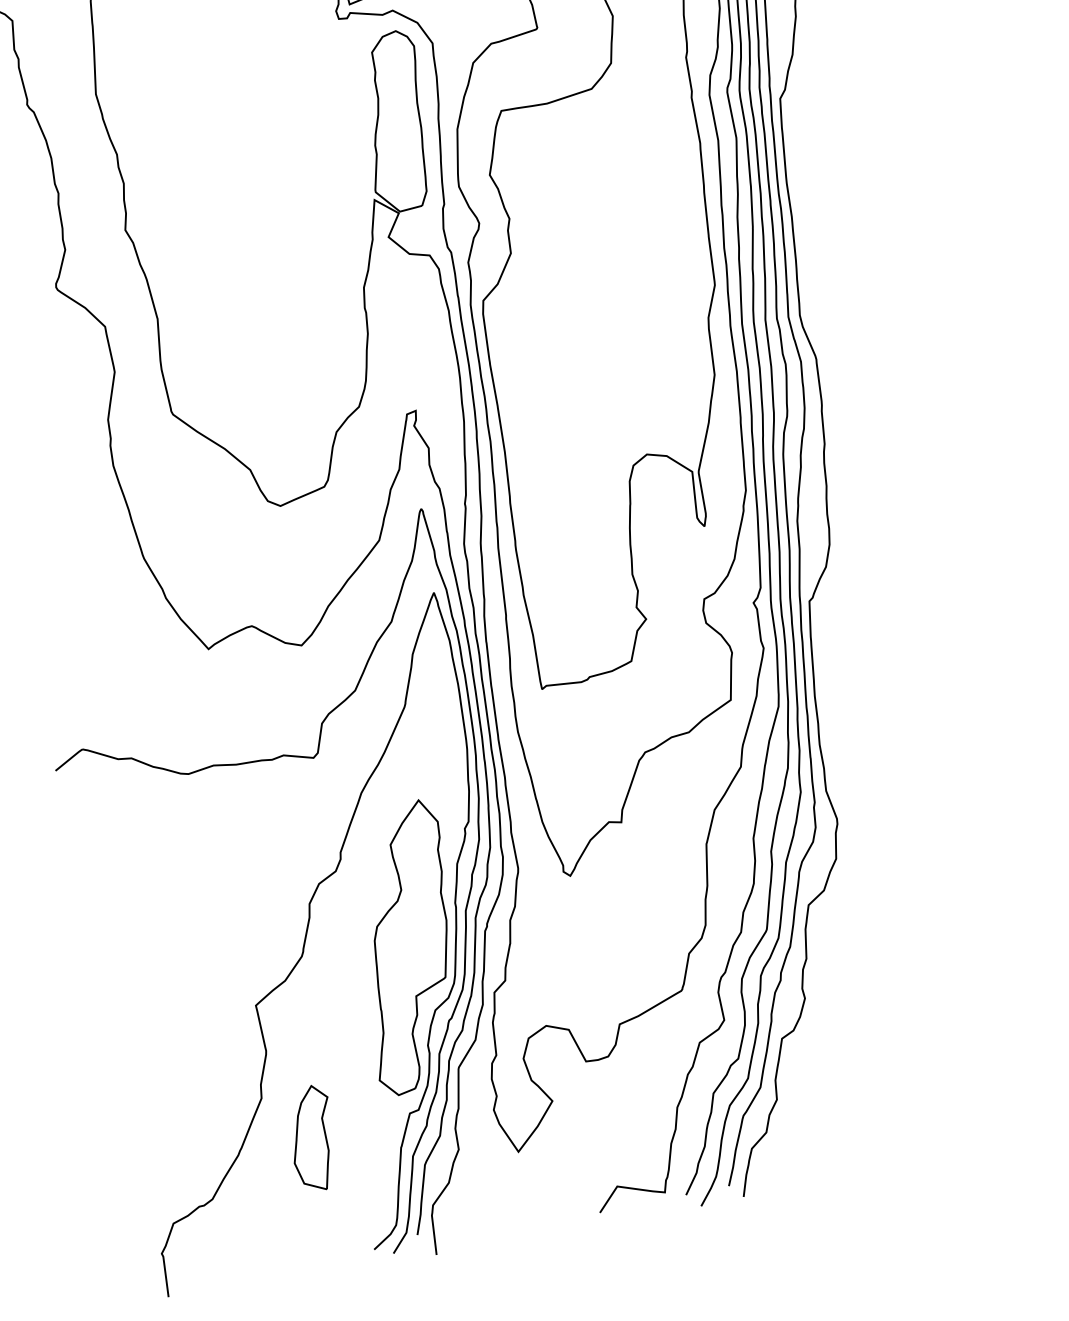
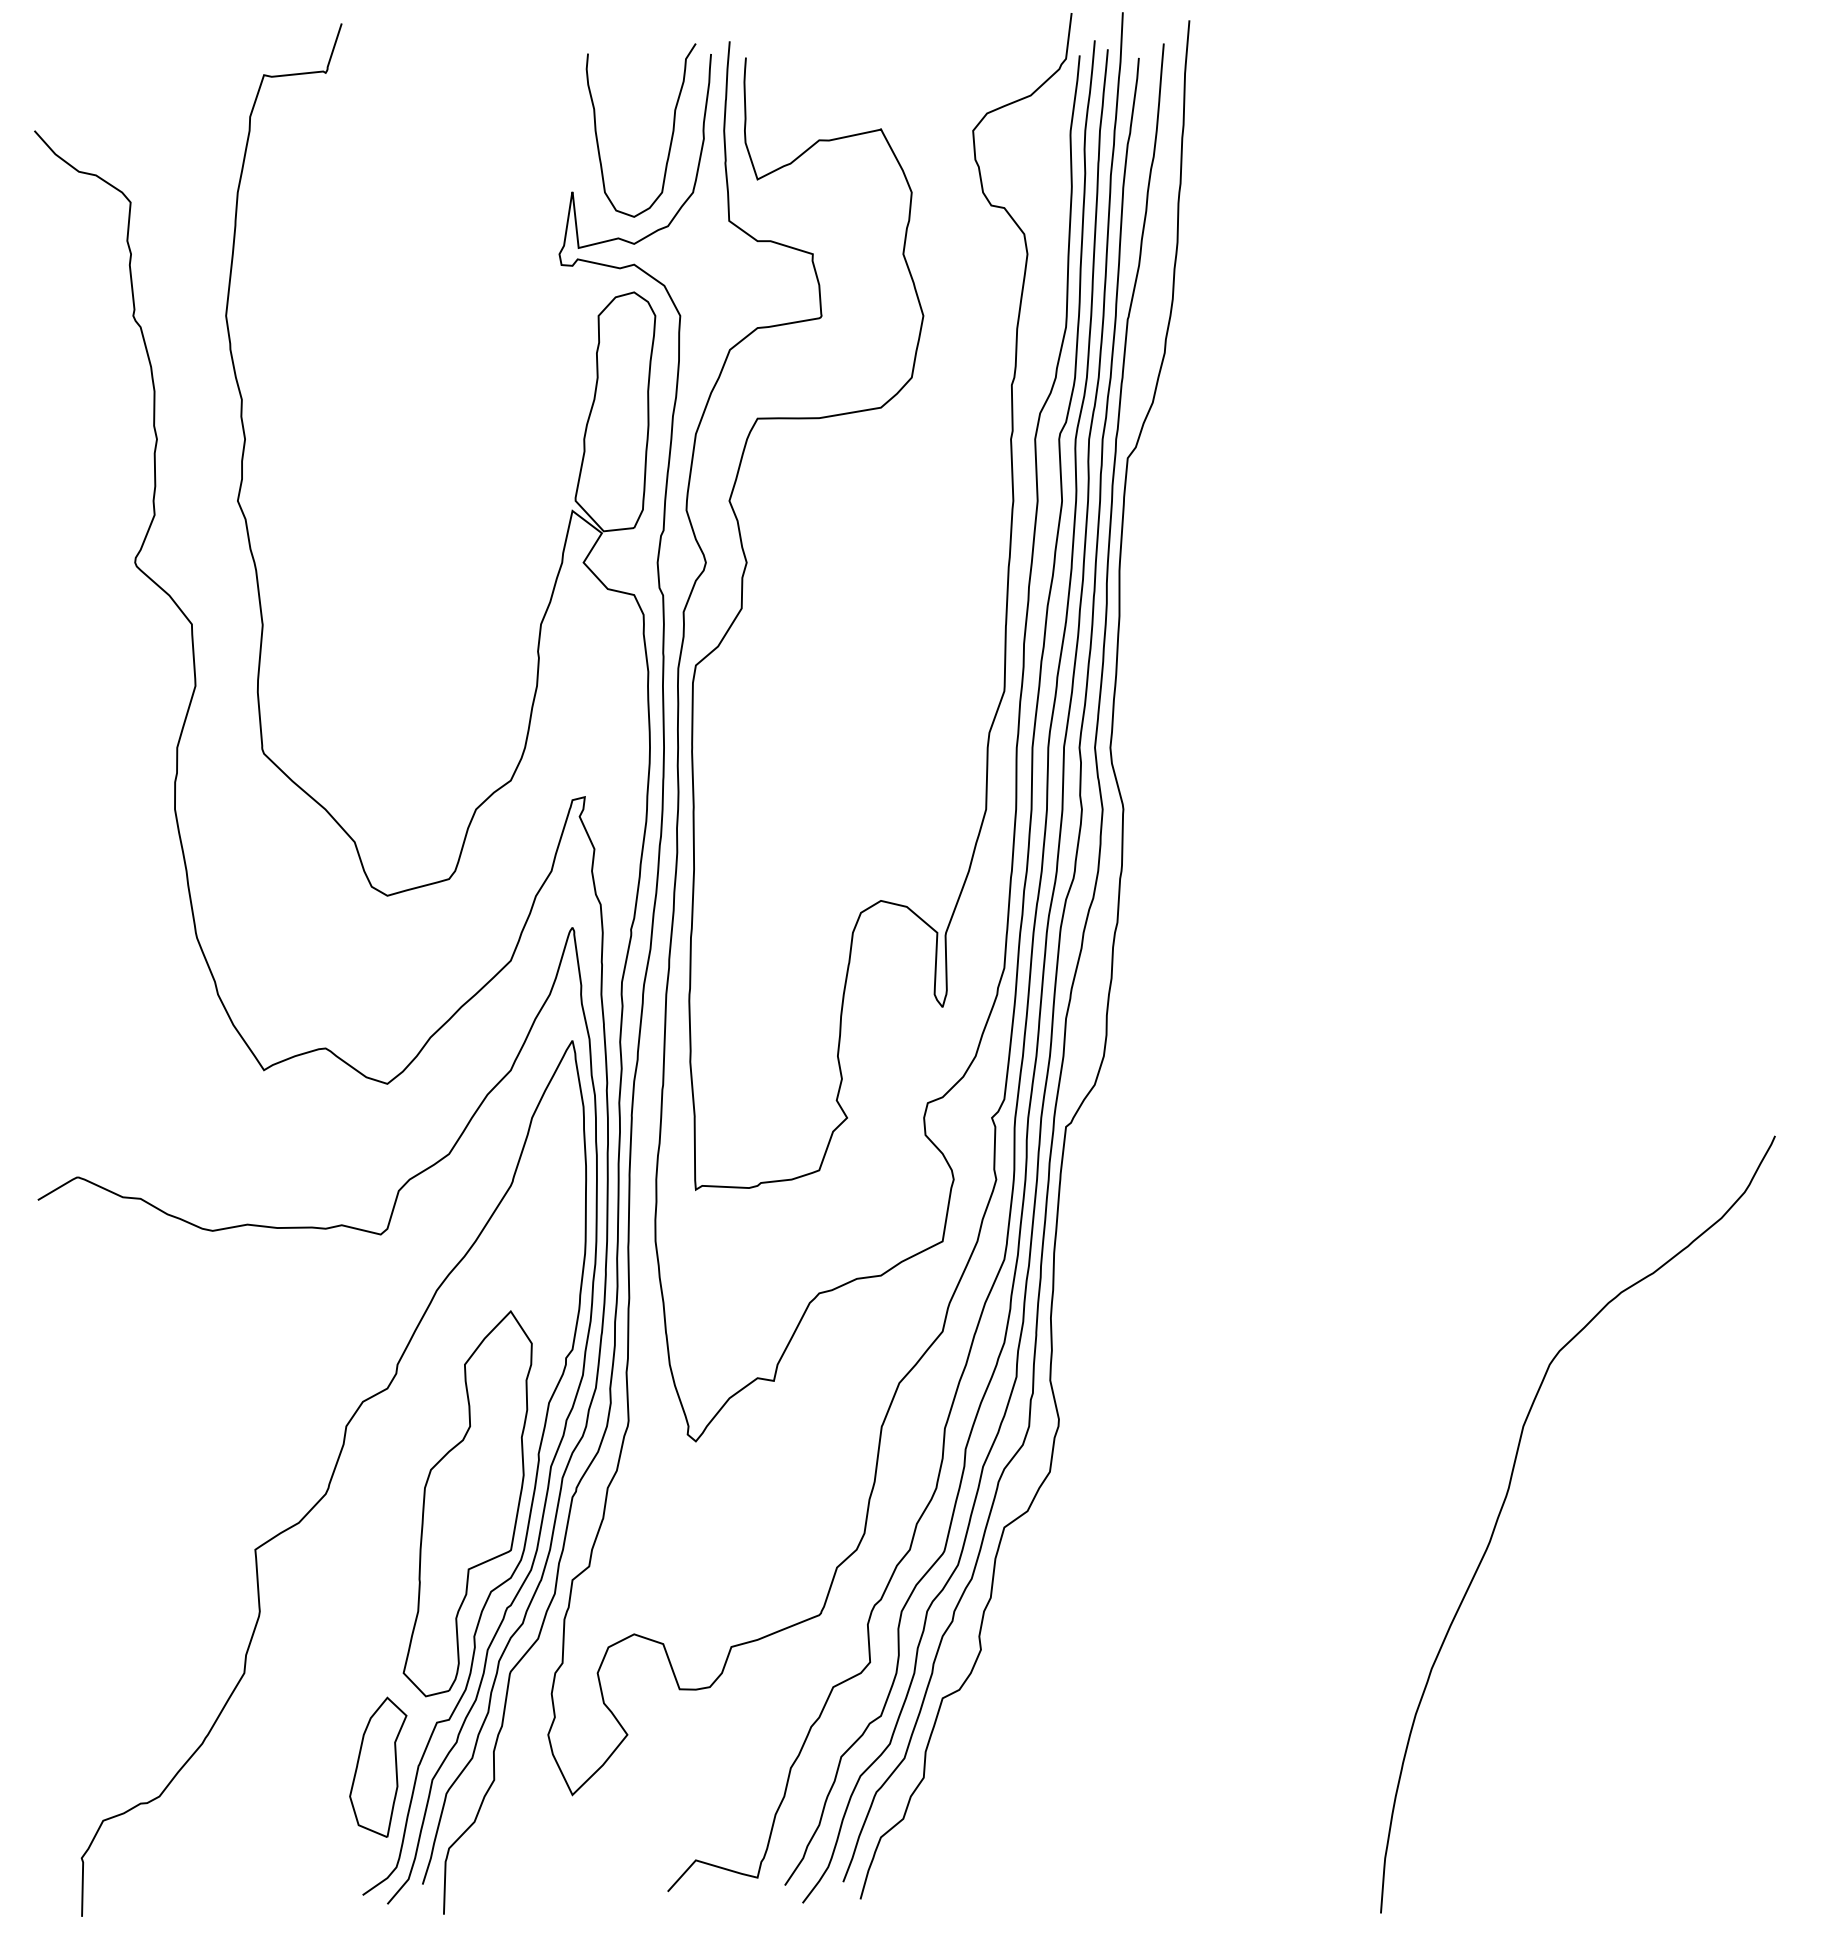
part: (312, 1137) -> (378, 1766), moved

